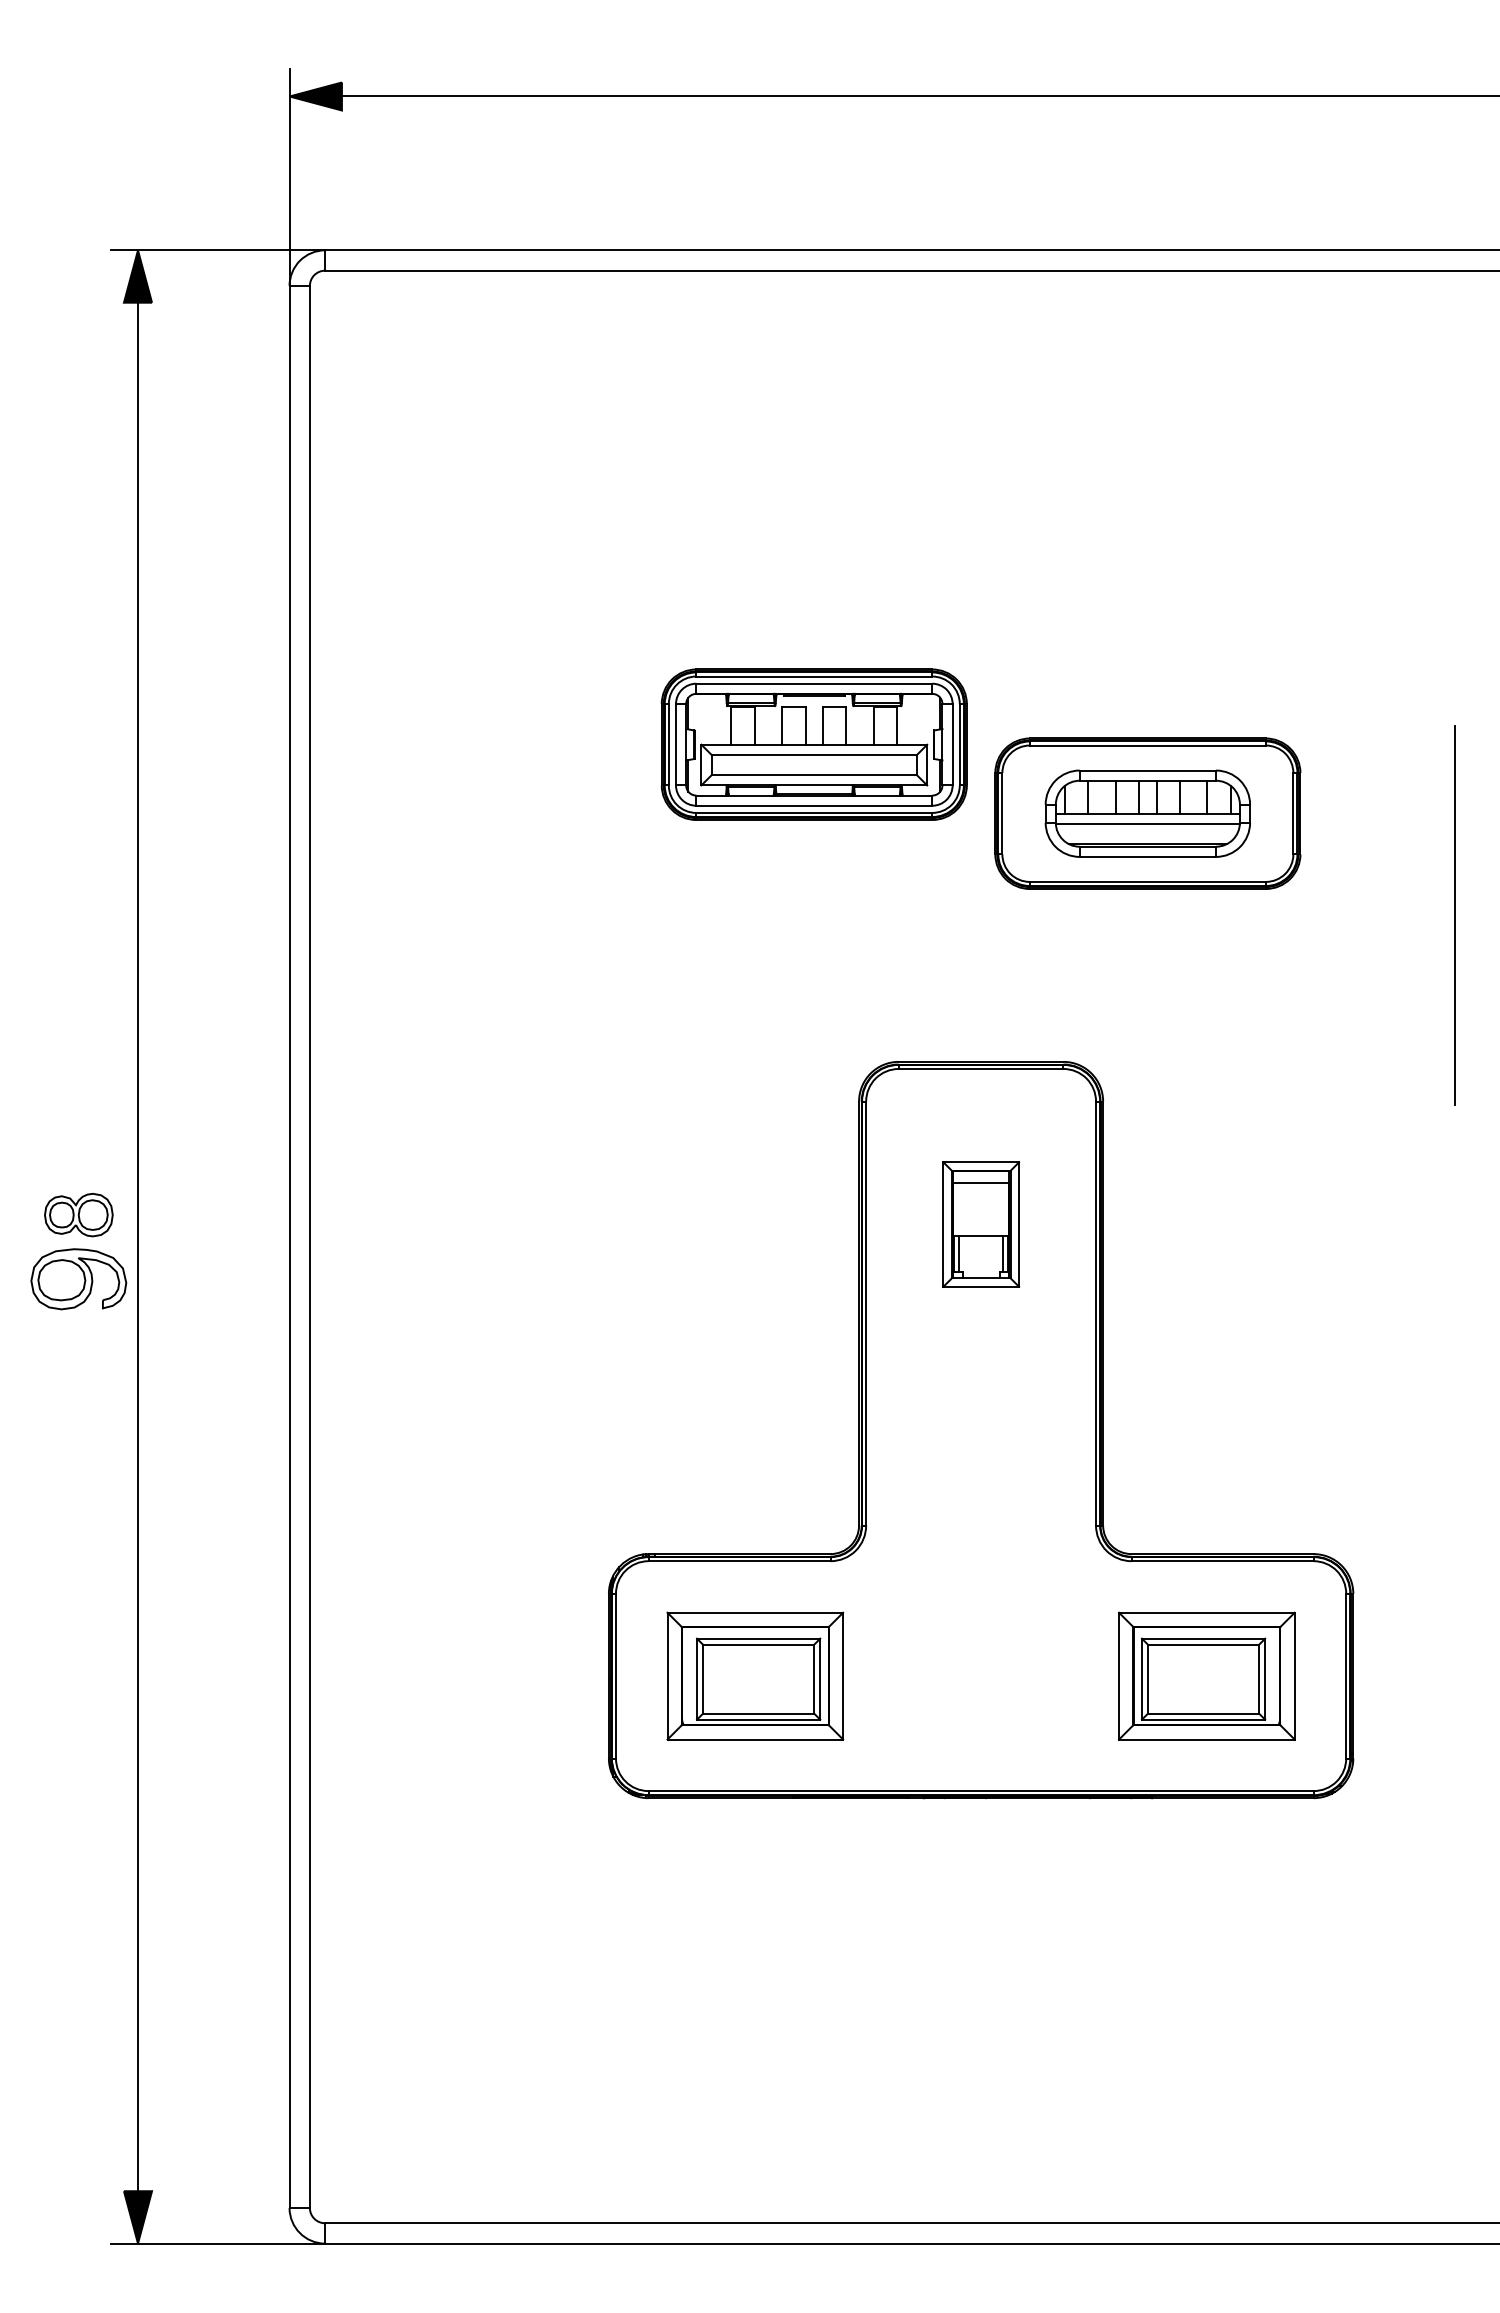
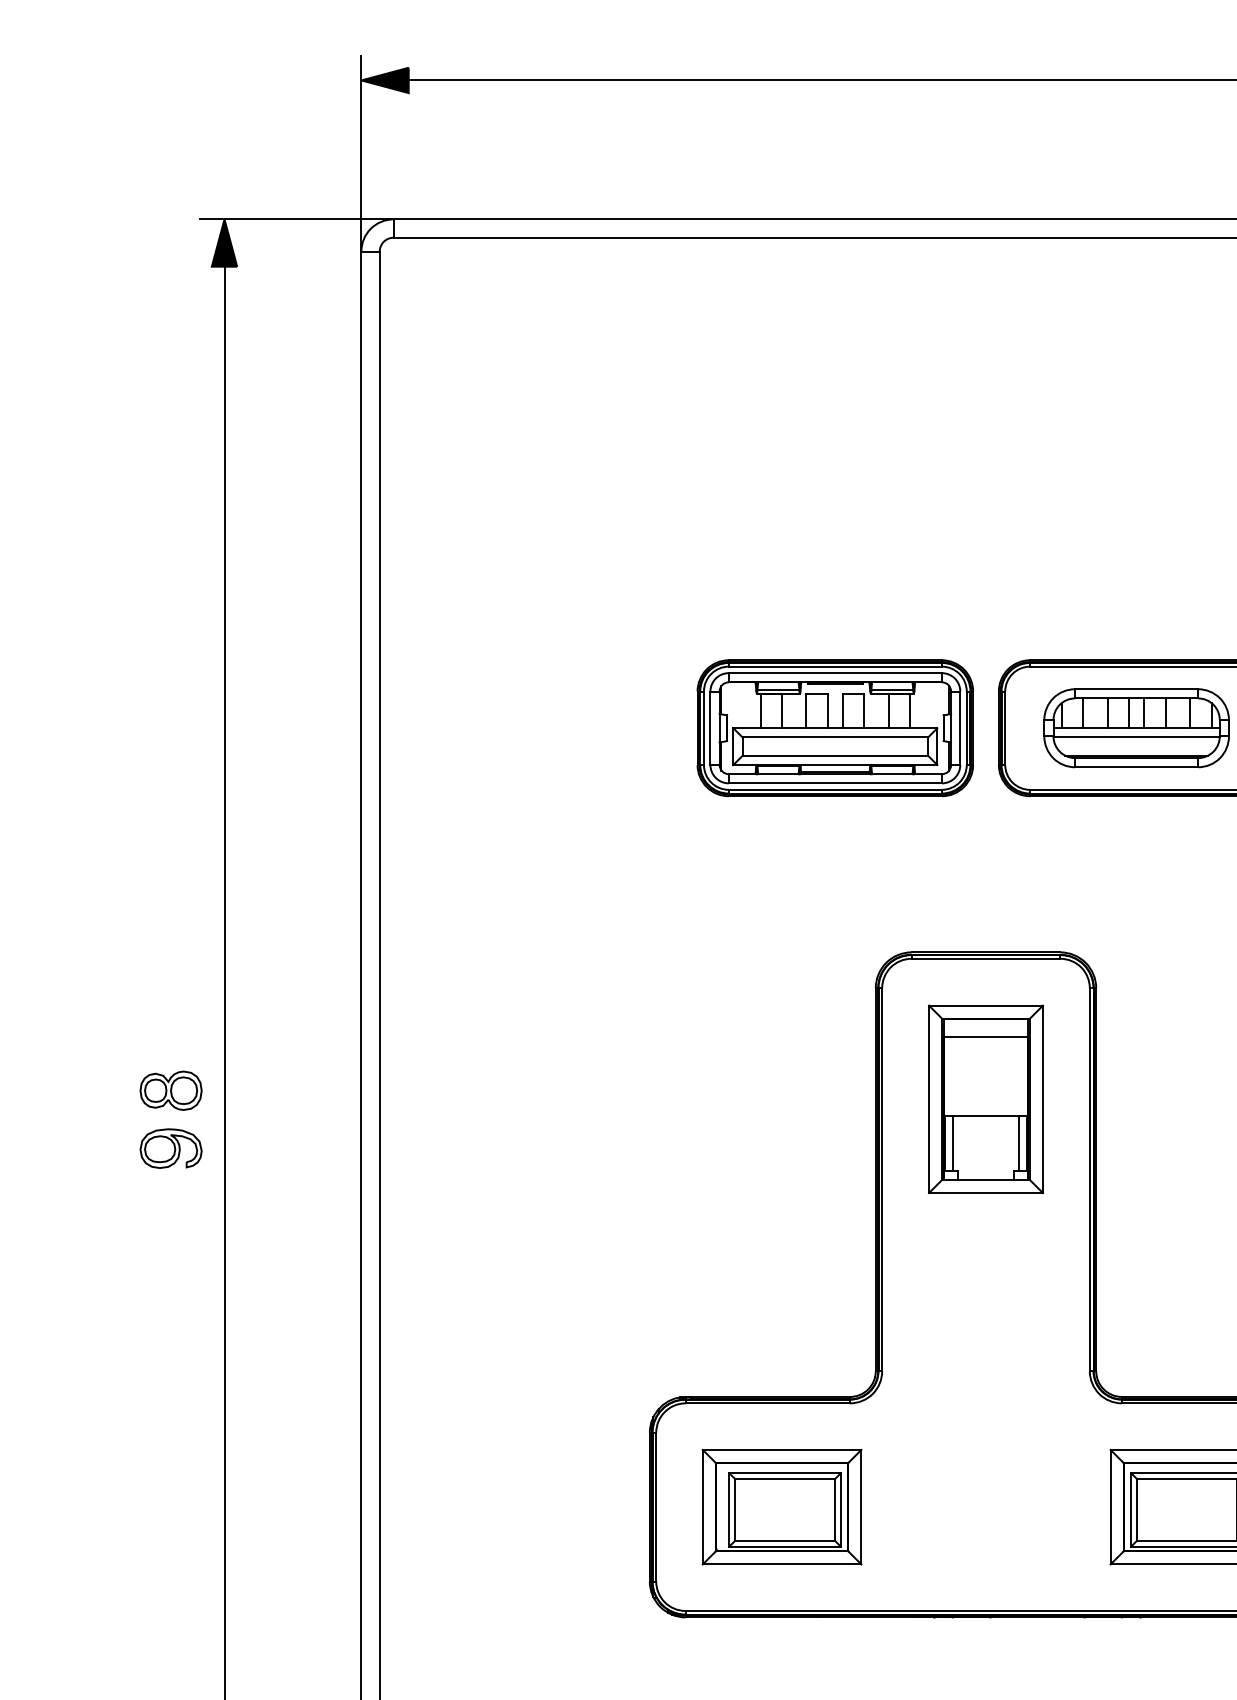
part: (813, 744) -> (834, 728), moved
part: (981, 1224) -> (986, 1099), size x1.67
part: (78, 1278) -> (170, 1148), size x0.71

